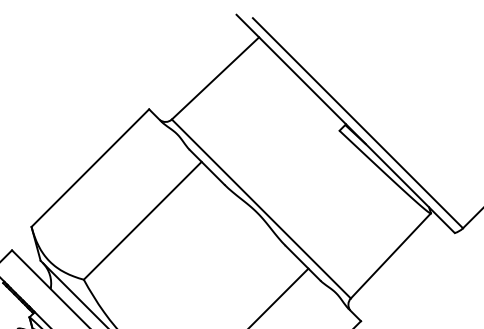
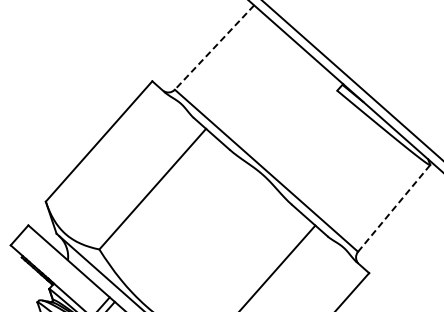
line: (215, 78) -> (214, 47), solid -> dashed
line: (390, 256) -> (393, 208), solid -> dashed

